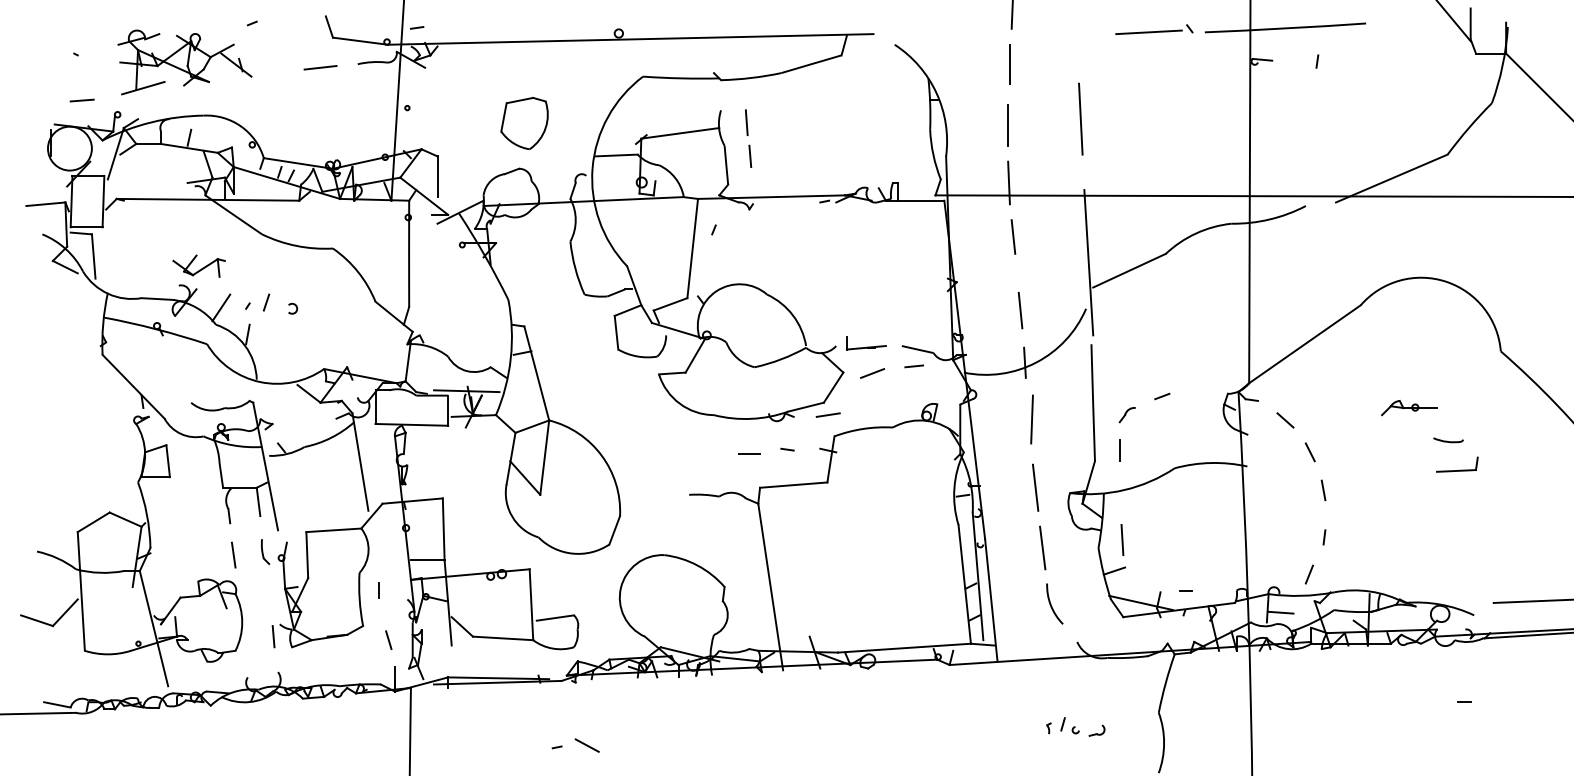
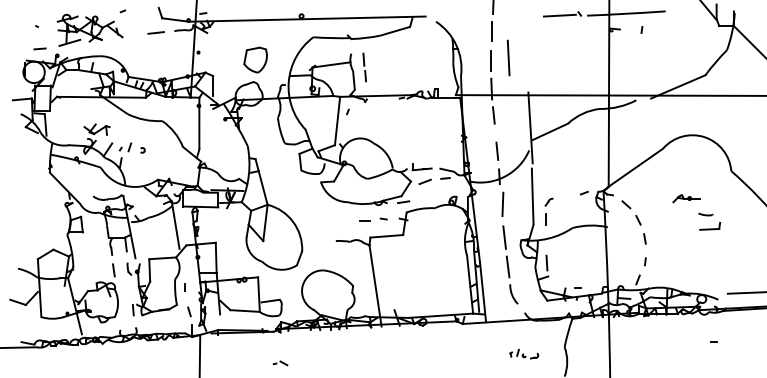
line: (1080, 118) -> (508, 57), moved
line: (1162, 395) -> (584, 192), moved
part: (575, 746) -> (280, 363), size x0.6

